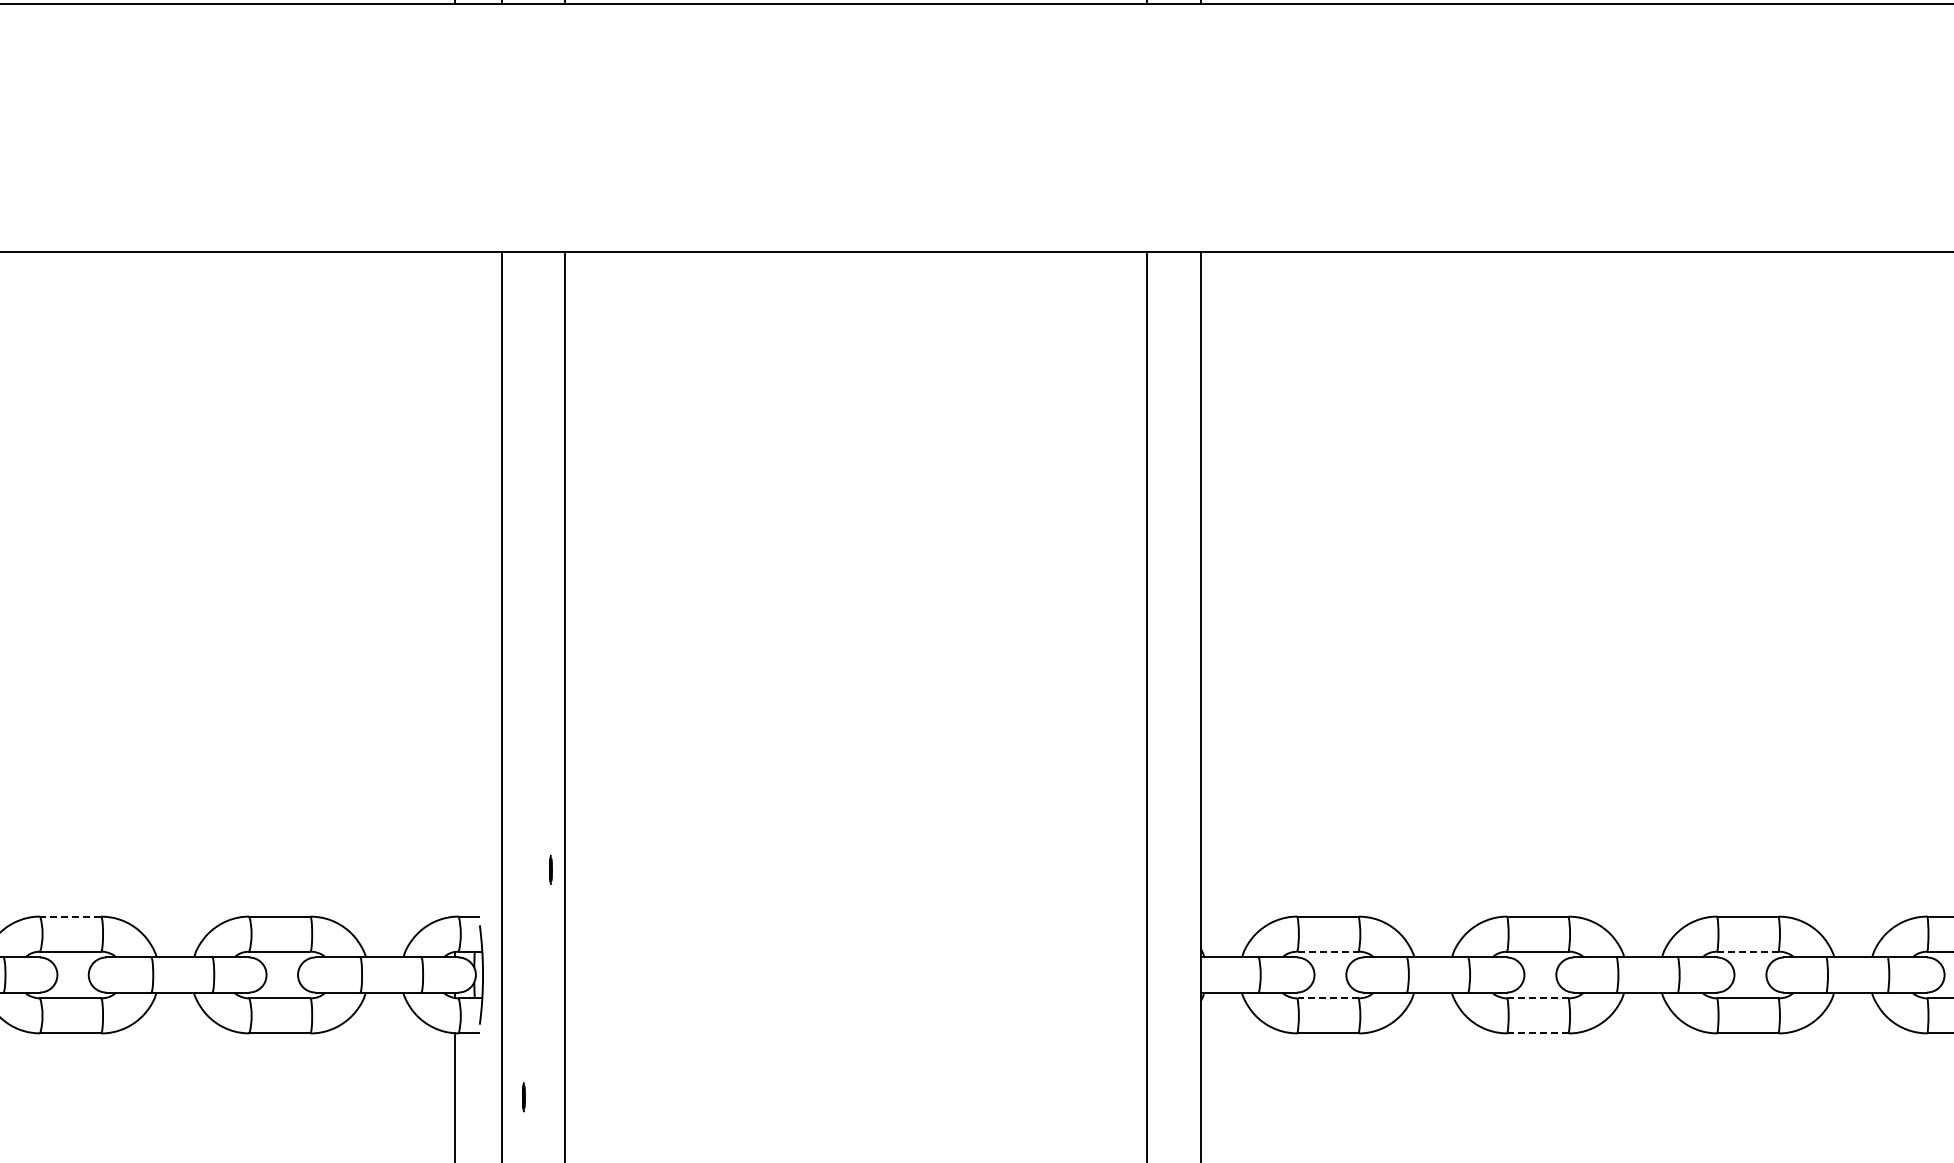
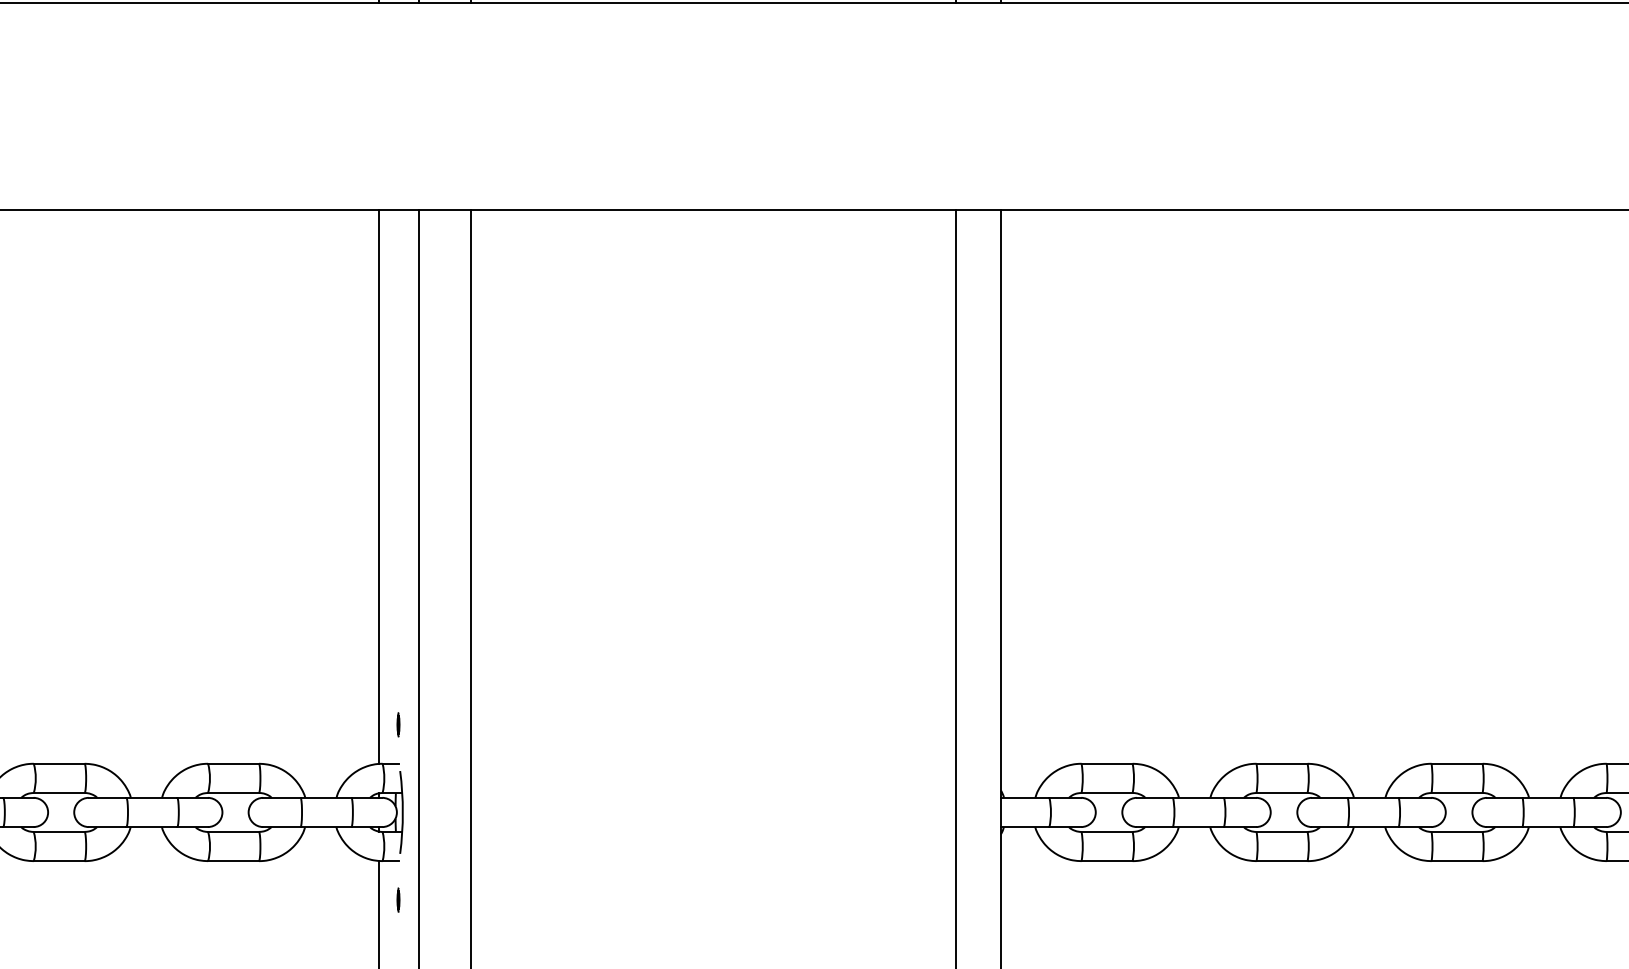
line: (455, 583) -> (379, 486), added
line: (550, 869) -> (398, 724), moved
line: (70, 916) -> (59, 763), dashed -> solid
line: (1328, 951) -> (1107, 792), dashed -> solid
line: (1748, 951) -> (1457, 792), dashed -> solid
line: (1328, 998) -> (1107, 832), dashed -> solid
line: (1538, 998) -> (1282, 832), dashed -> solid
line: (1538, 1033) -> (1282, 861), dashed -> solid
line: (523, 1097) -> (398, 900), moved

